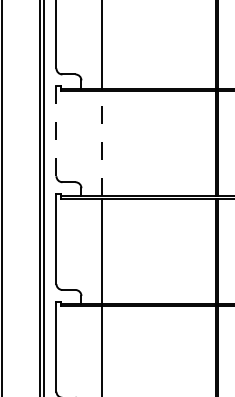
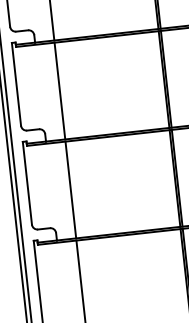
line: (56, 130) -> (16, 83), dashed -> solid
line: (102, 143) -> (59, 90), dashed -> solid

